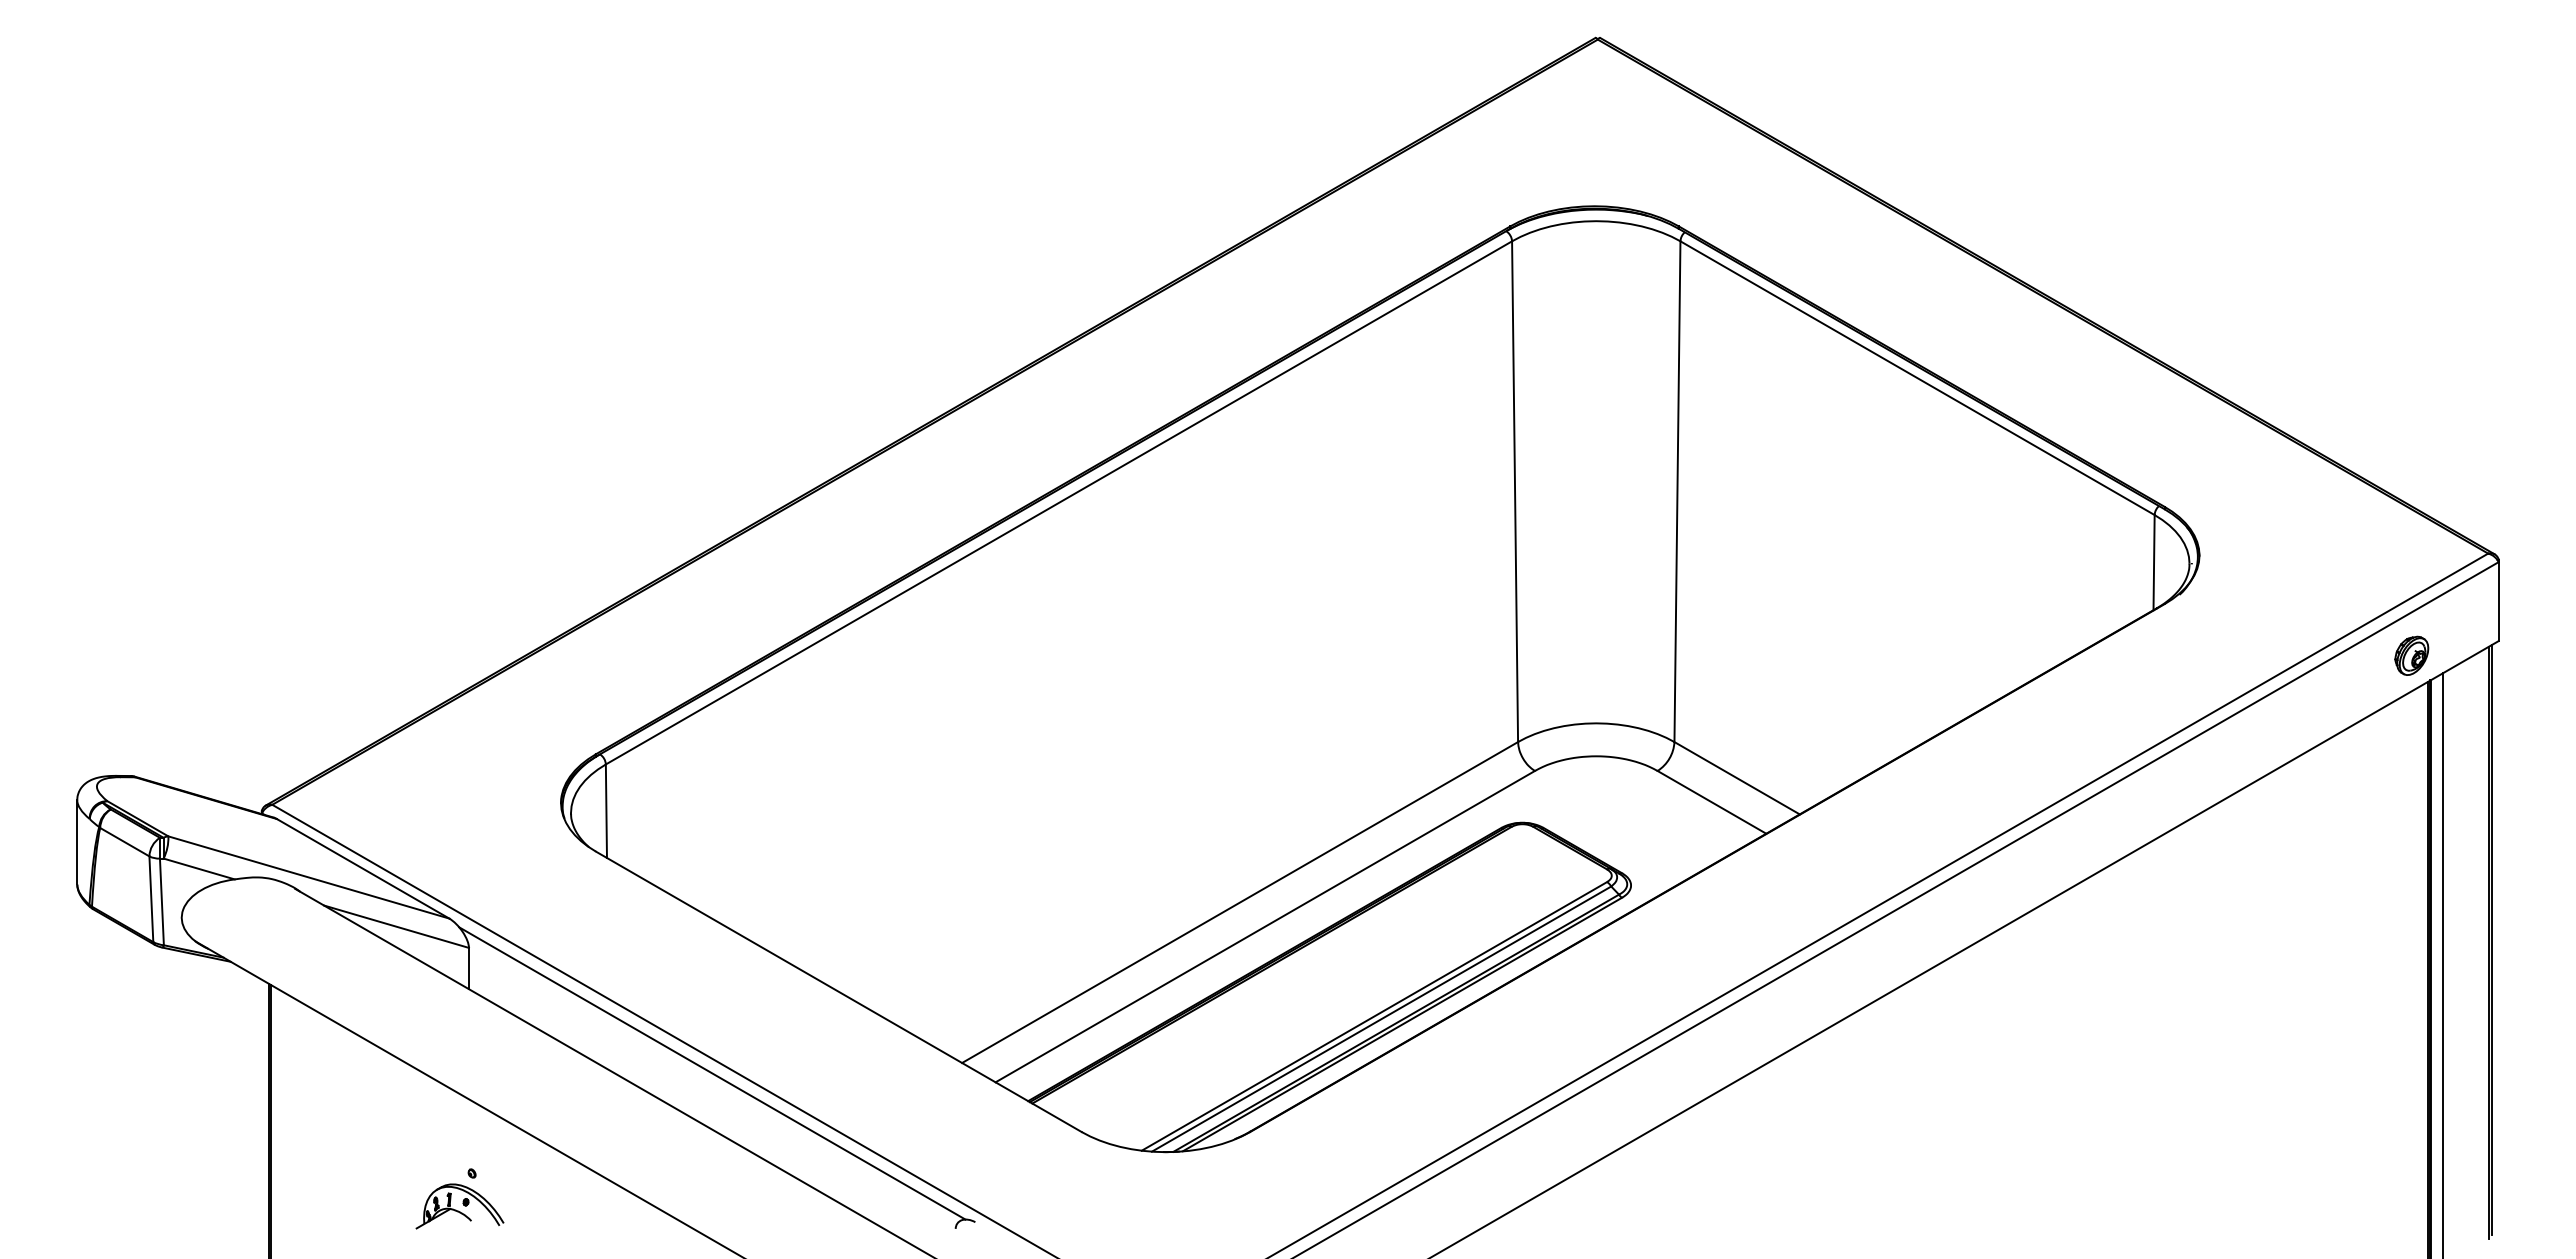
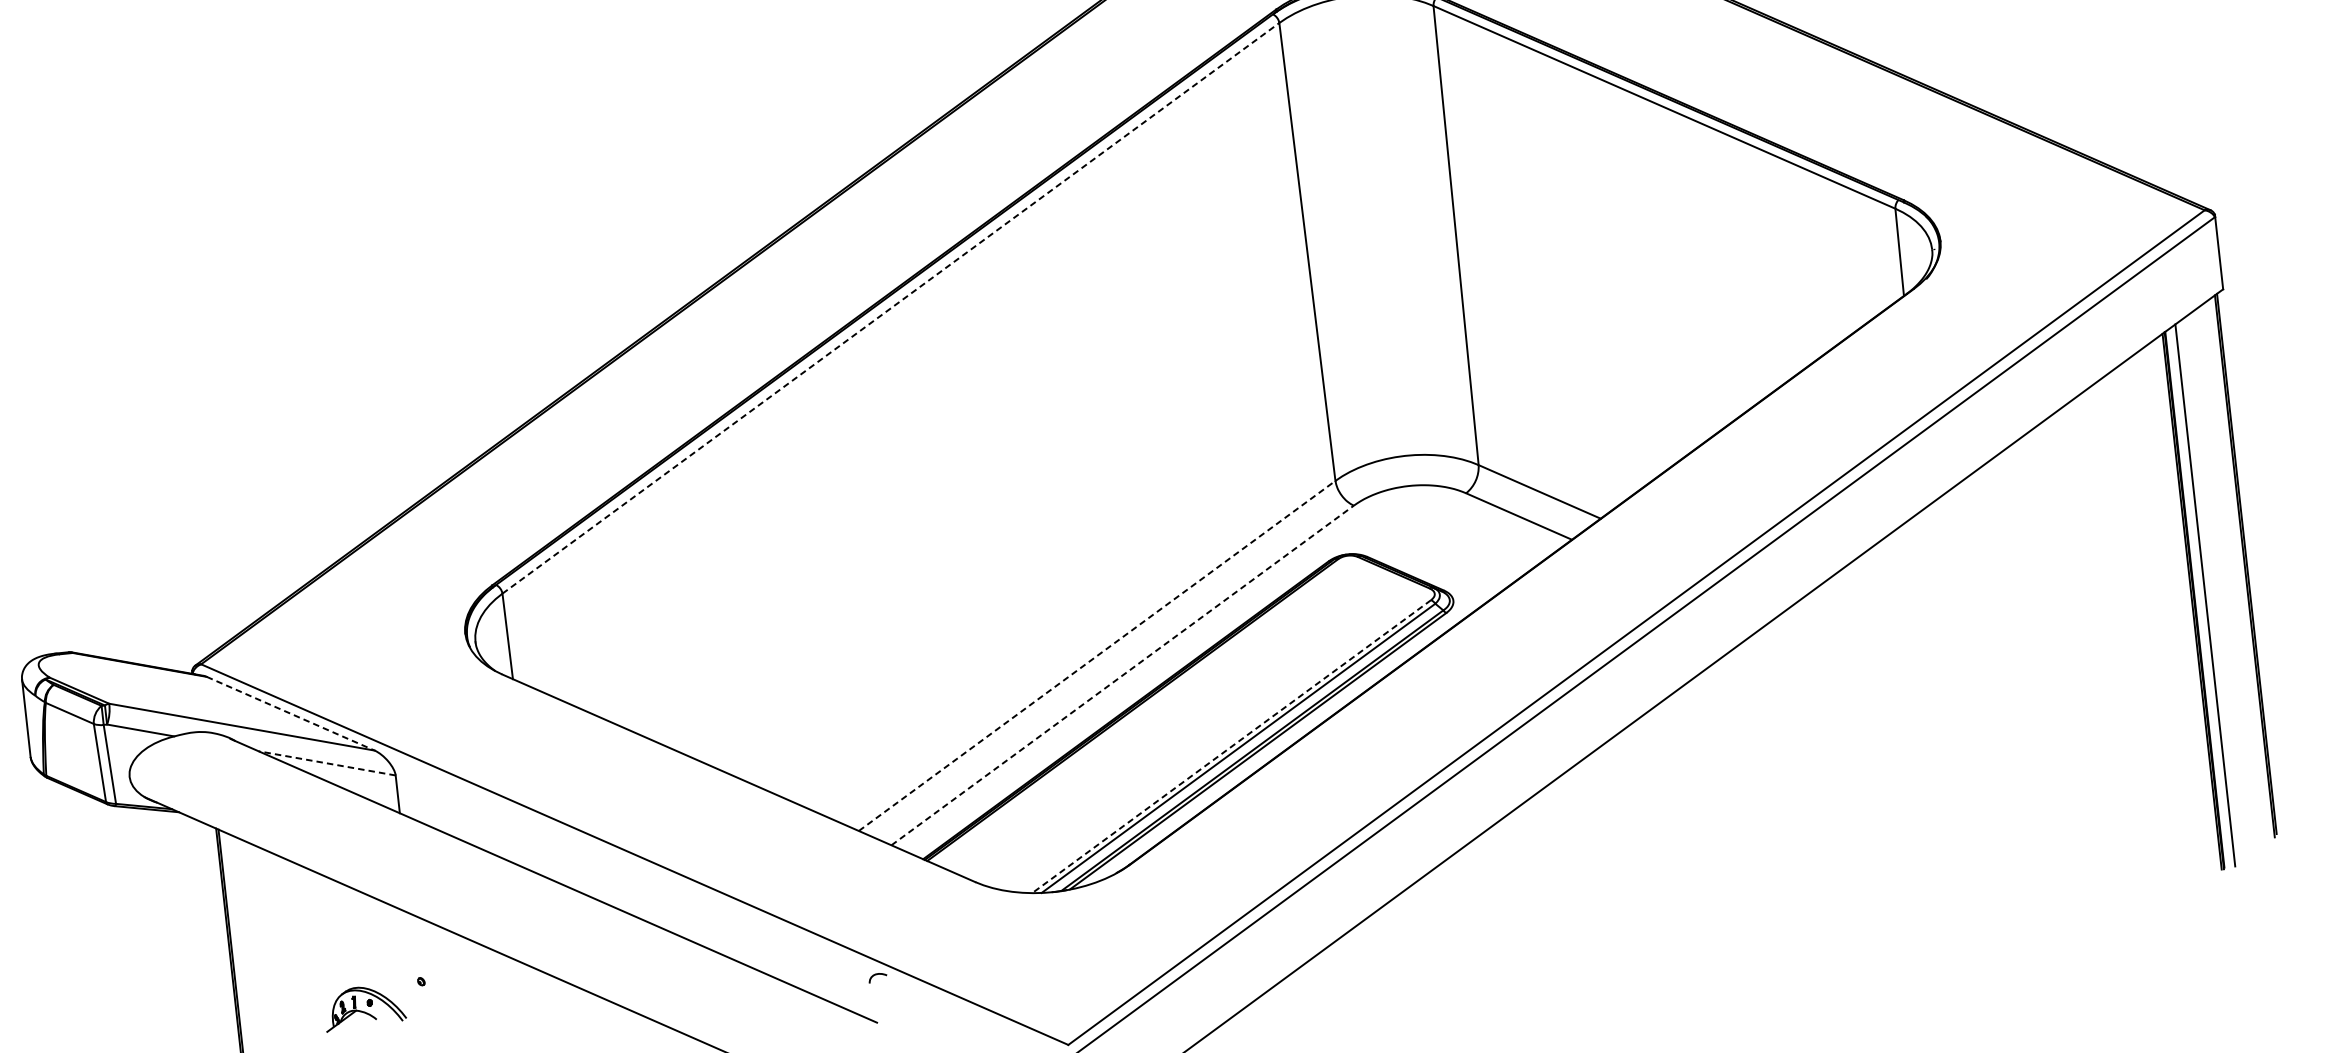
line: (1059, 502) -> (891, 307), solid -> dashed
part: (2411, 655) -> (2144, 311), removed
line: (363, 868) -> (291, 713), solid -> dashed
line: (1240, 902) -> (1097, 655), solid -> dashed
line: (396, 926) -> (327, 763), solid -> dashed
line: (1265, 926) -> (1122, 675), solid -> dashed
line: (1374, 1016) -> (1231, 746), solid -> dashed
line: (712, 1073) -> (631, 865), removed
part: (459, 1206) -> (364, 1007), moved

